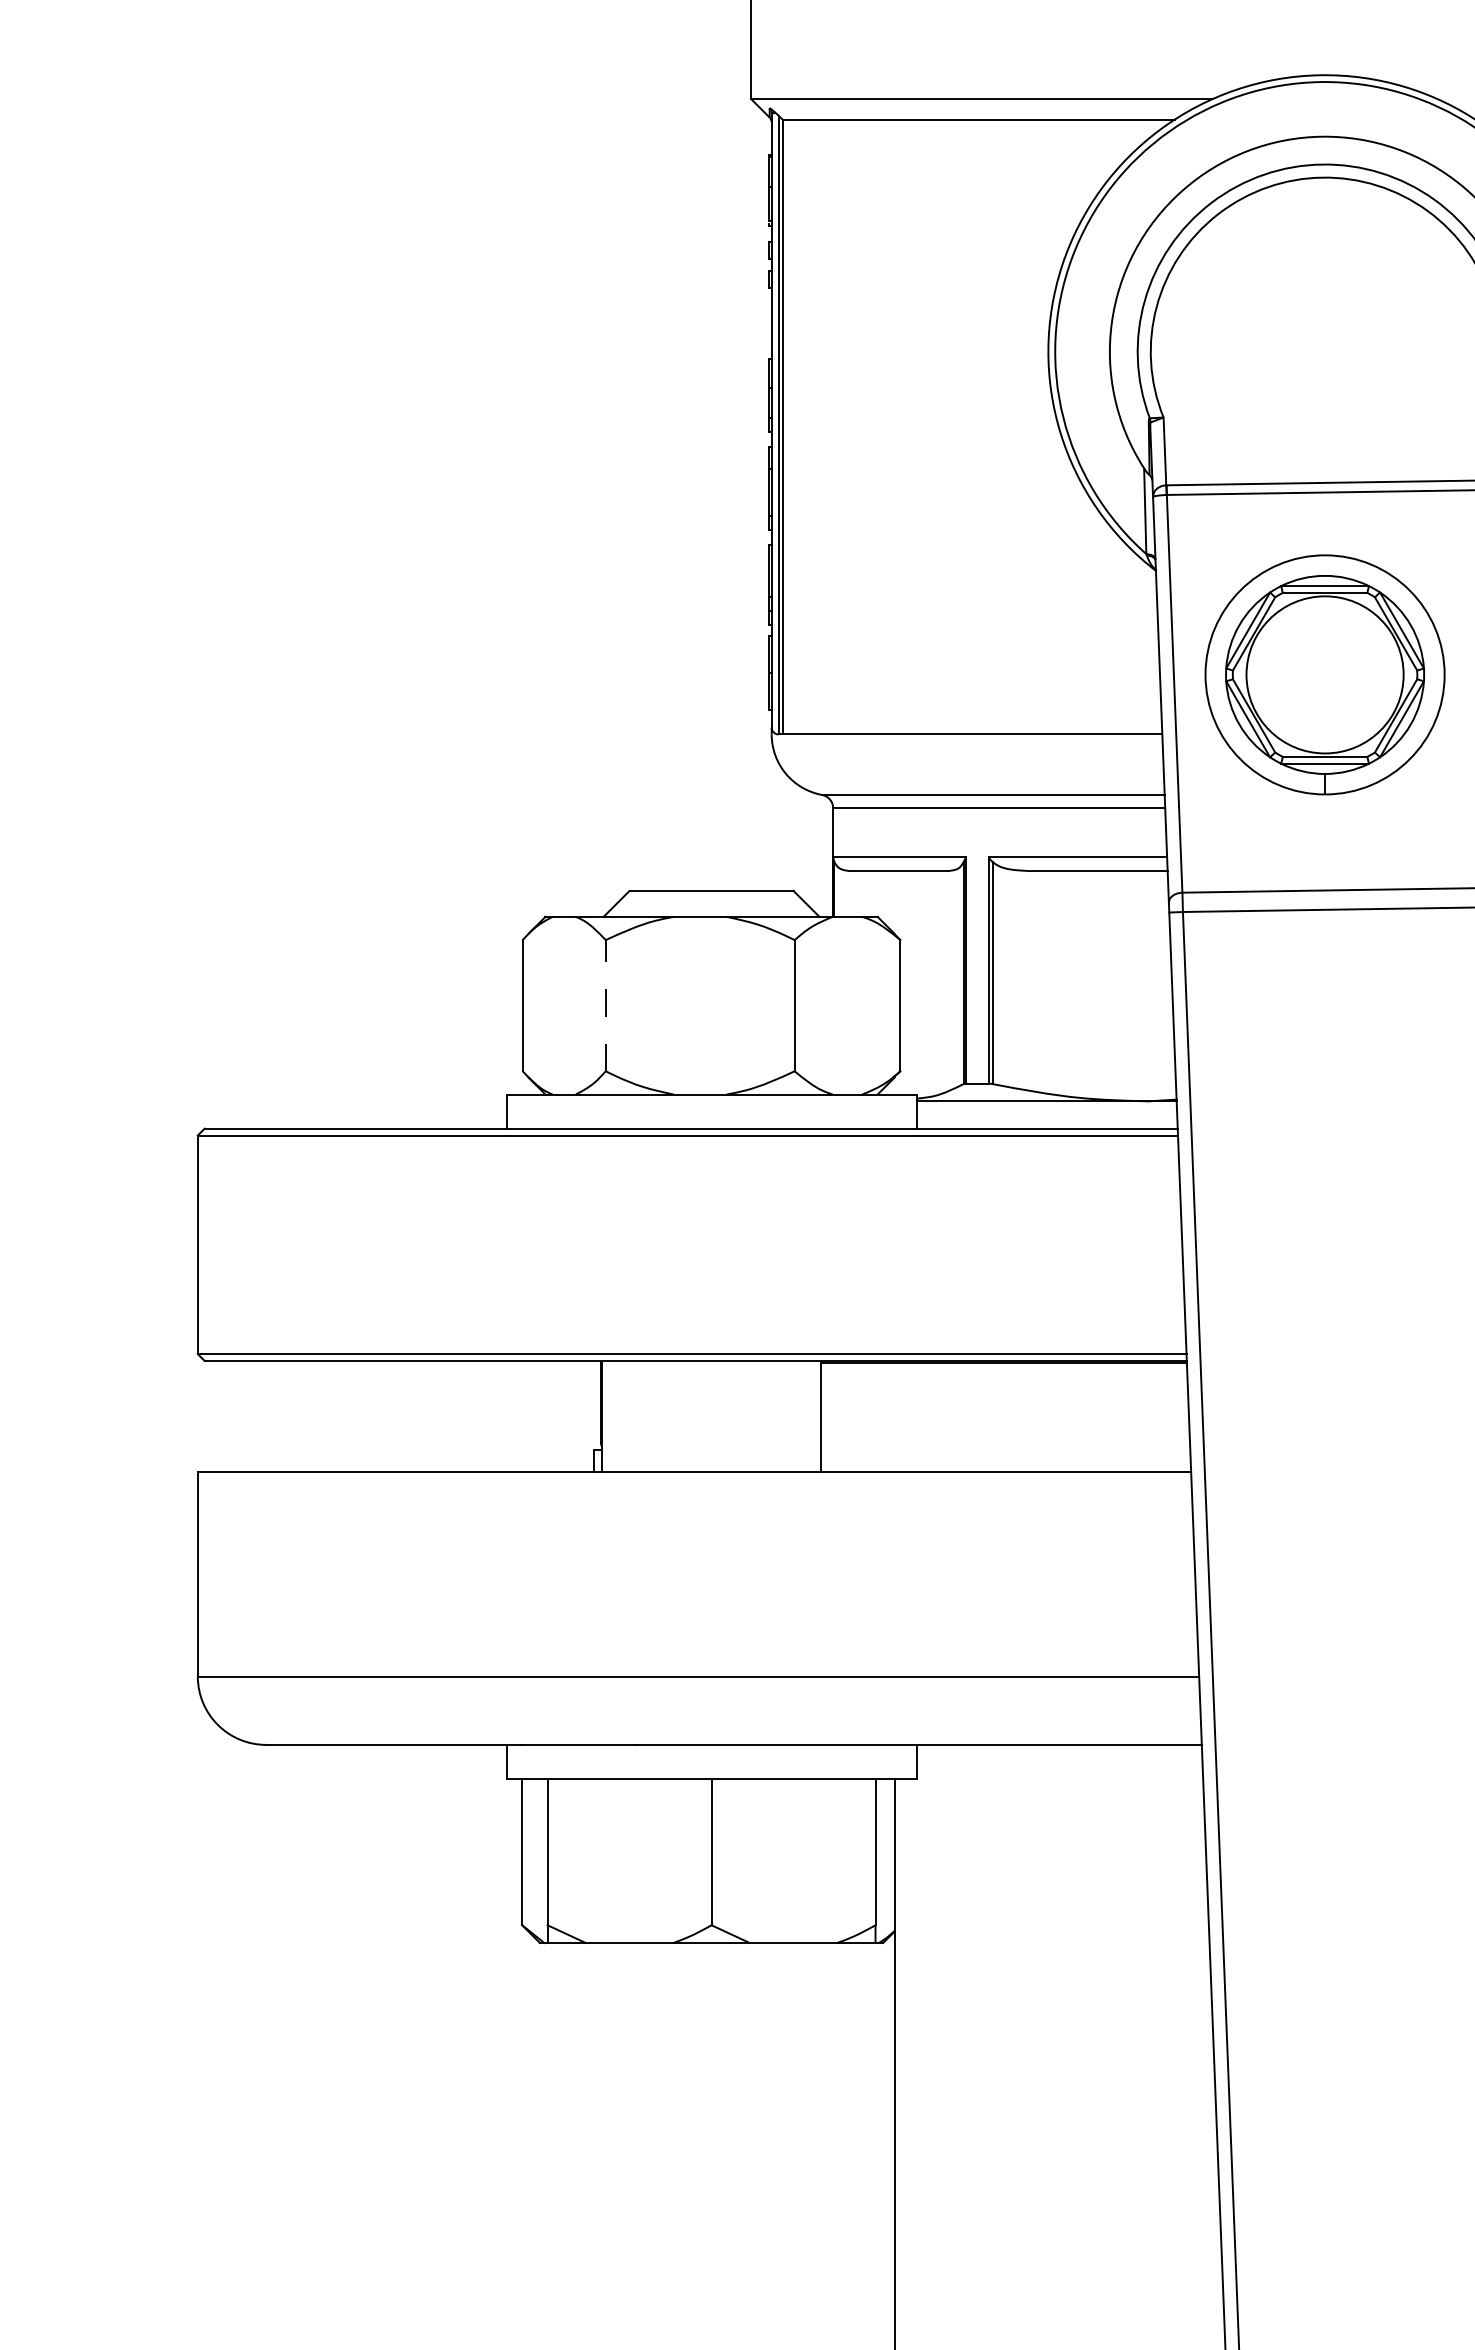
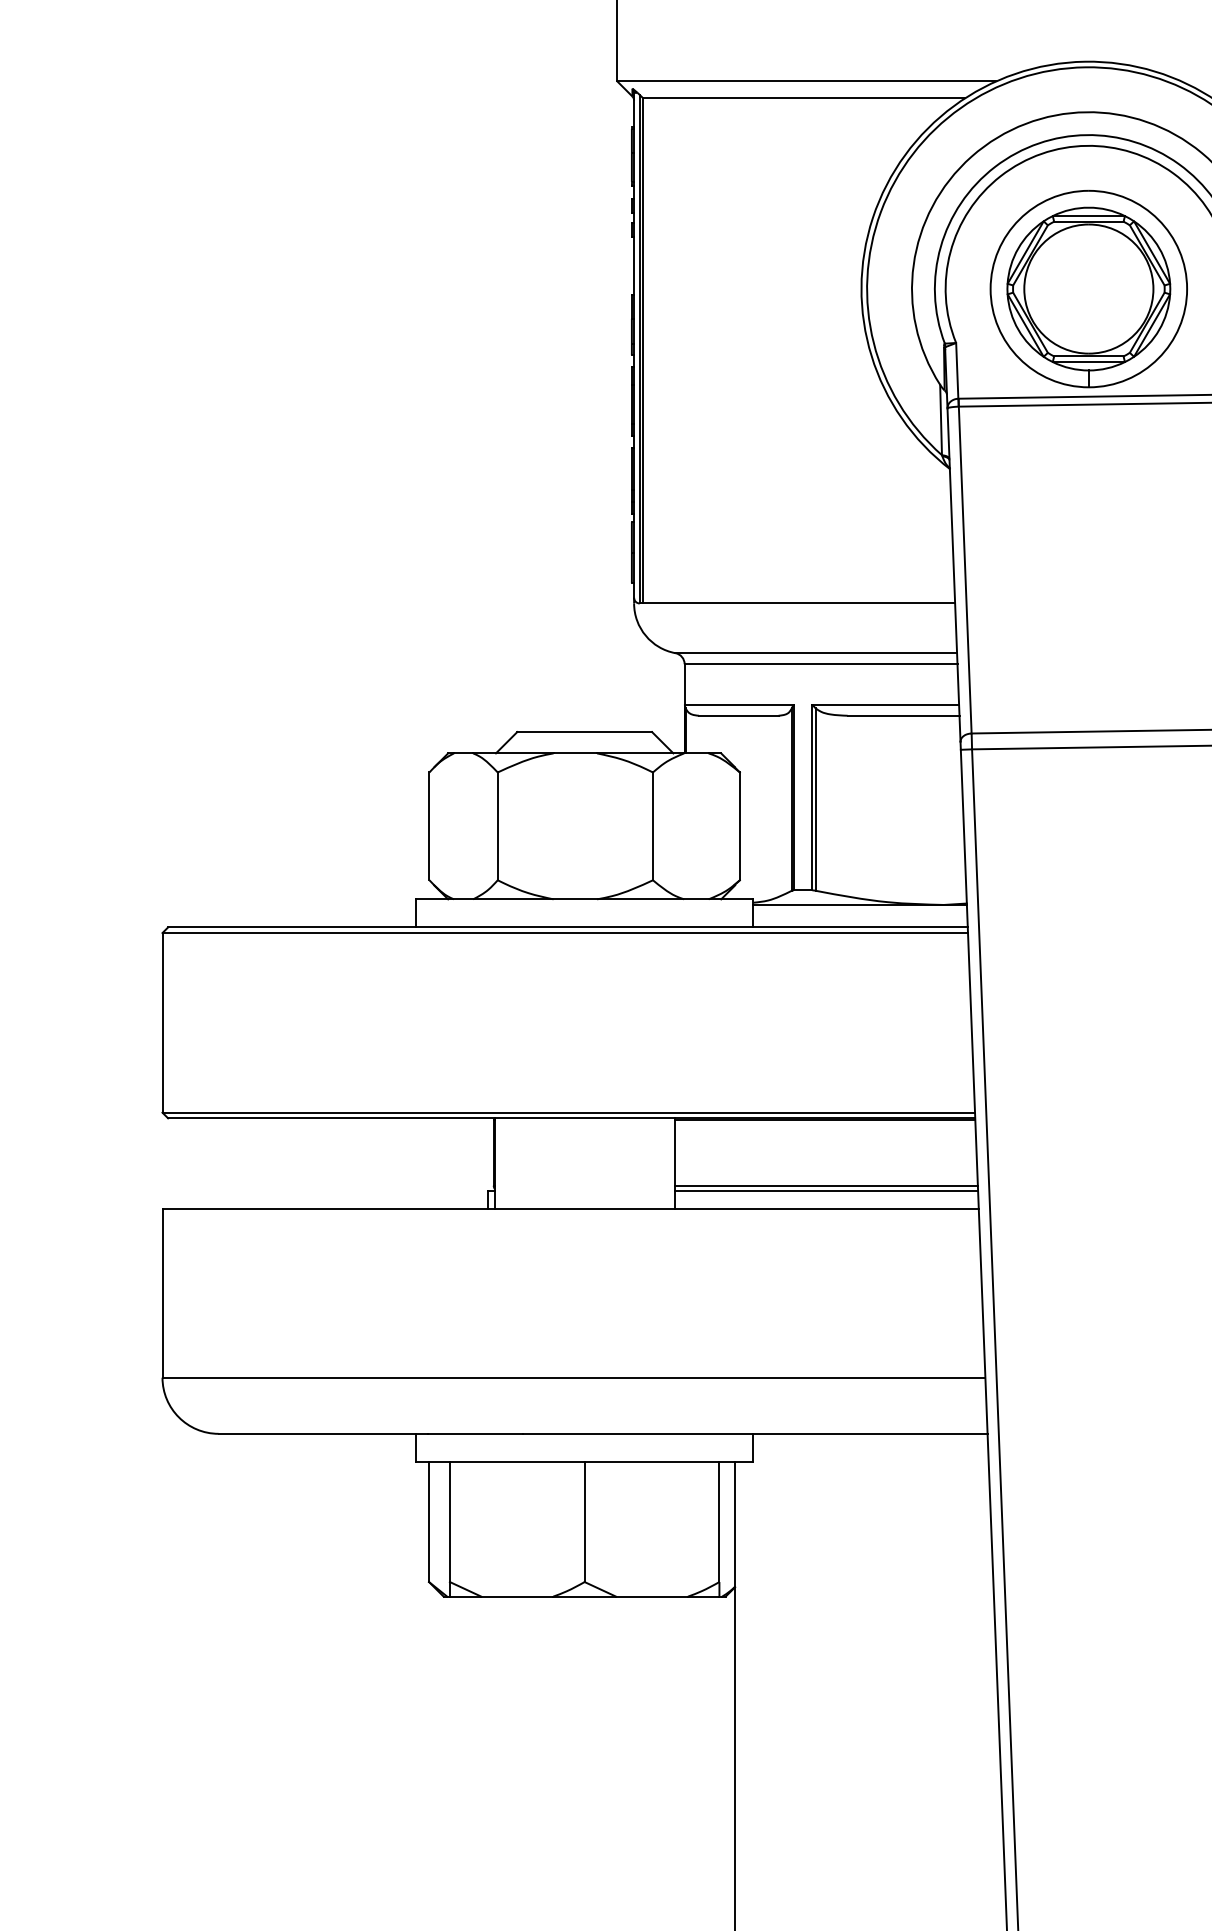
part: (1324, 674) -> (1088, 288), moved
line: (605, 1005) -> (497, 826), dashed -> solid
line: (1005, 1442) -> (826, 1185), added
line: (1005, 1449) -> (826, 1191), added

